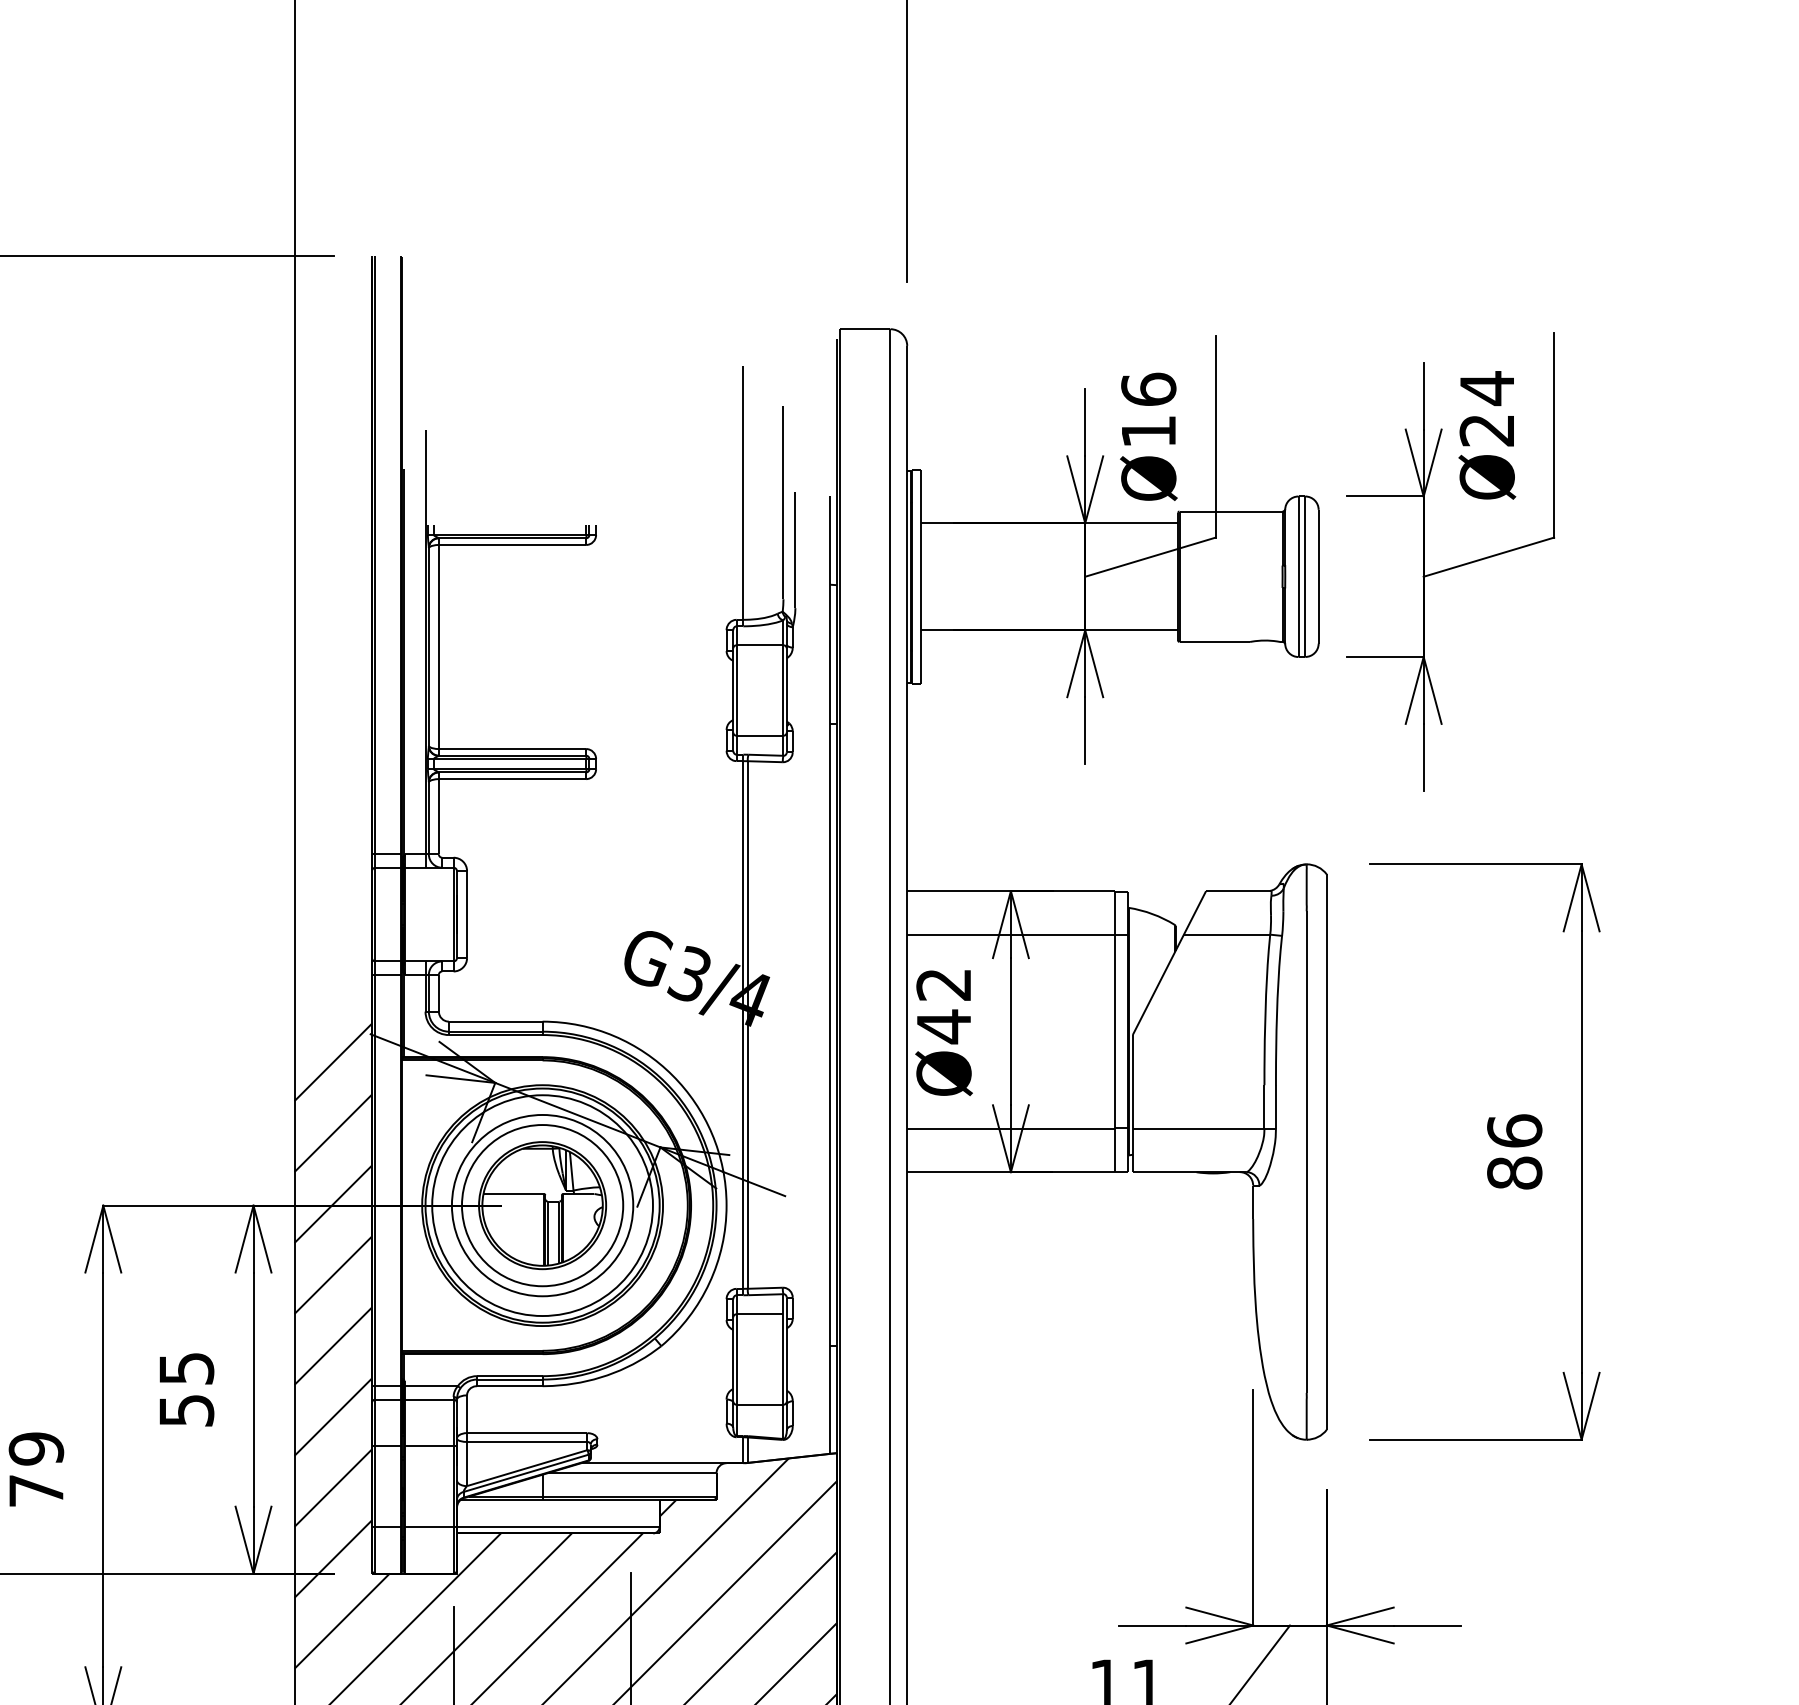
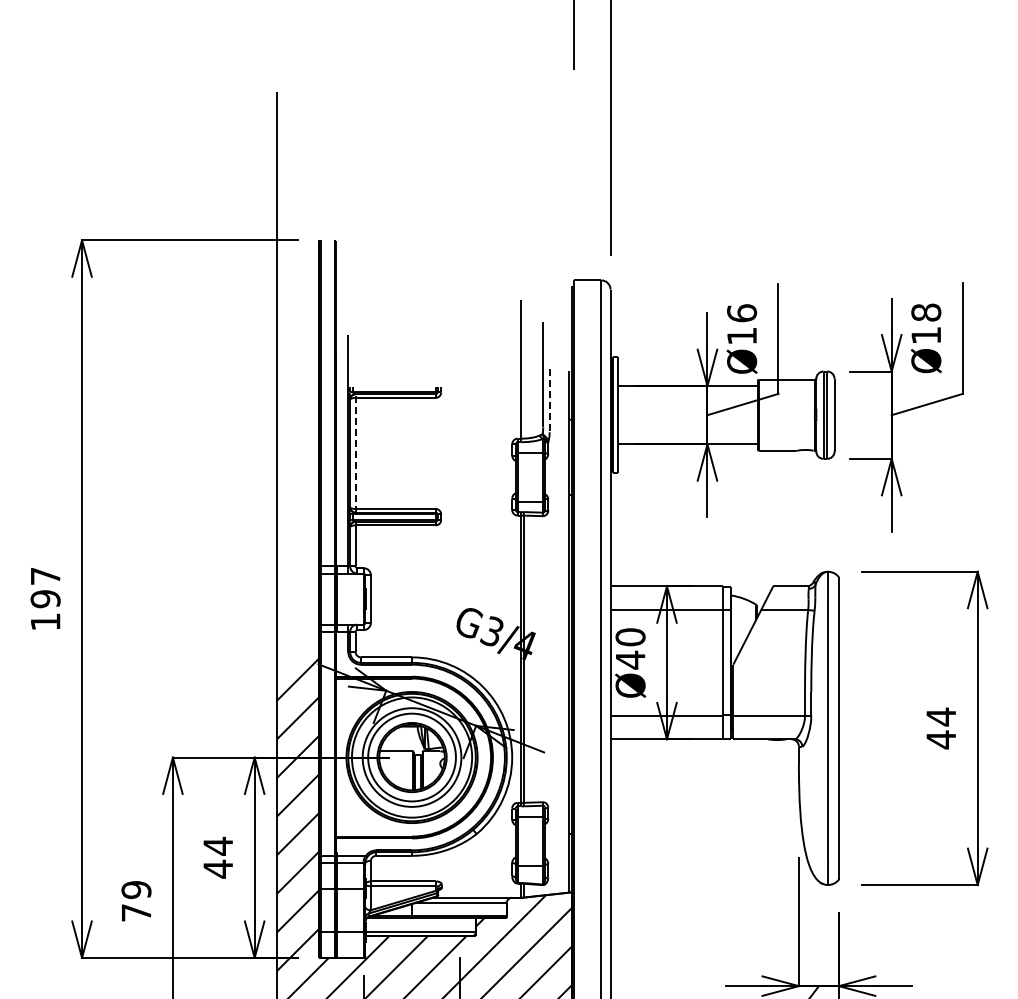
text: (1487, 408) -> (926, 323), Ø24 -> Ø18
line: (795, 549) -> (549, 400), solid -> dashed
line: (438, 645) -> (355, 452), solid -> dashed
text: (943, 985) -> (630, 637), Ø42 -> Ø40
text: (1515, 1152) -> (941, 728), 86 -> 44
text: (187, 1389) -> (218, 857), 55 -> 44

